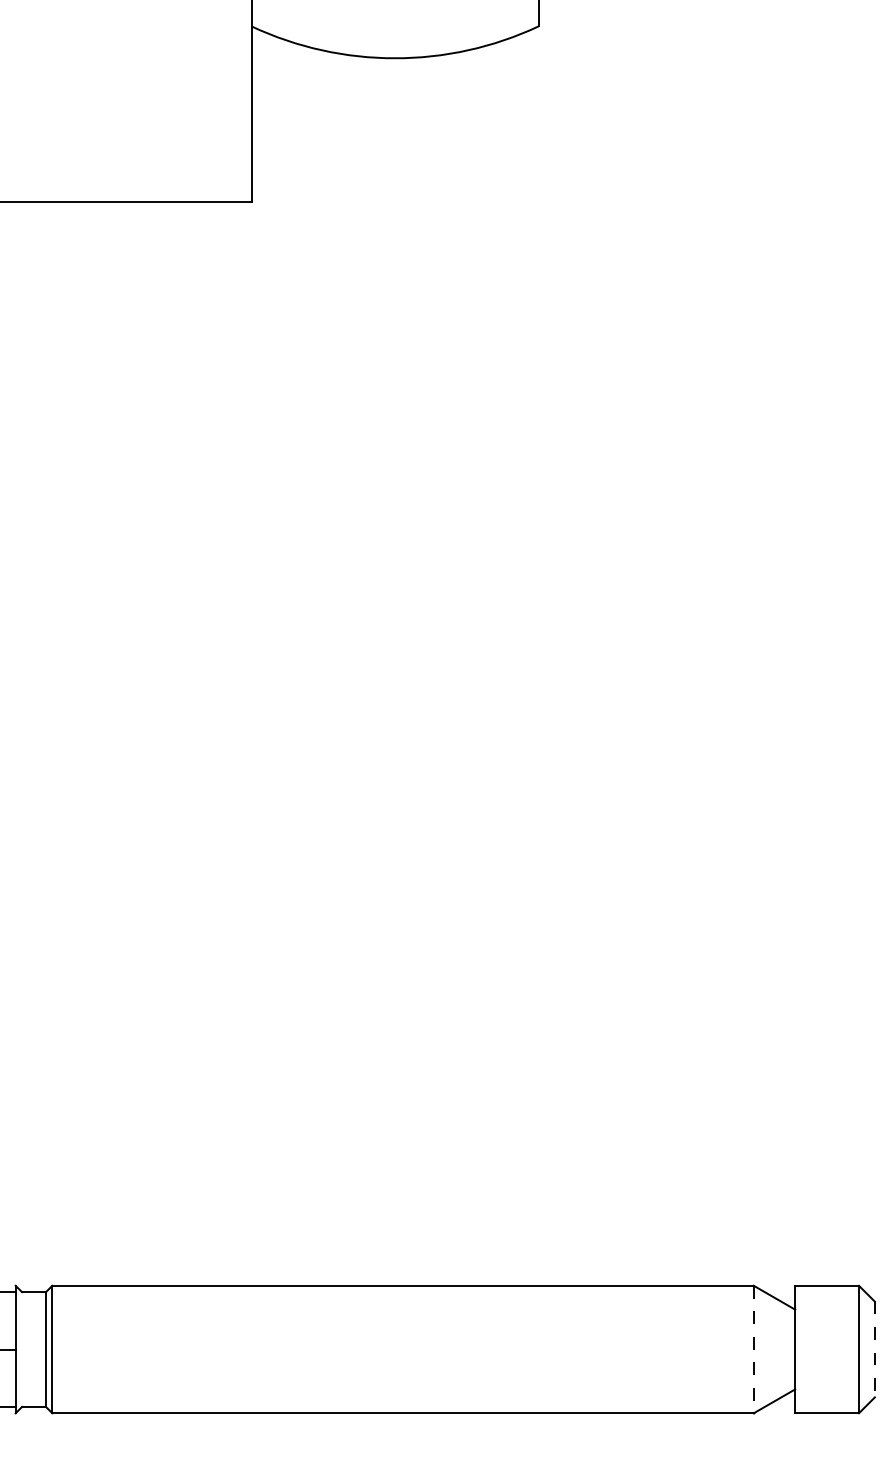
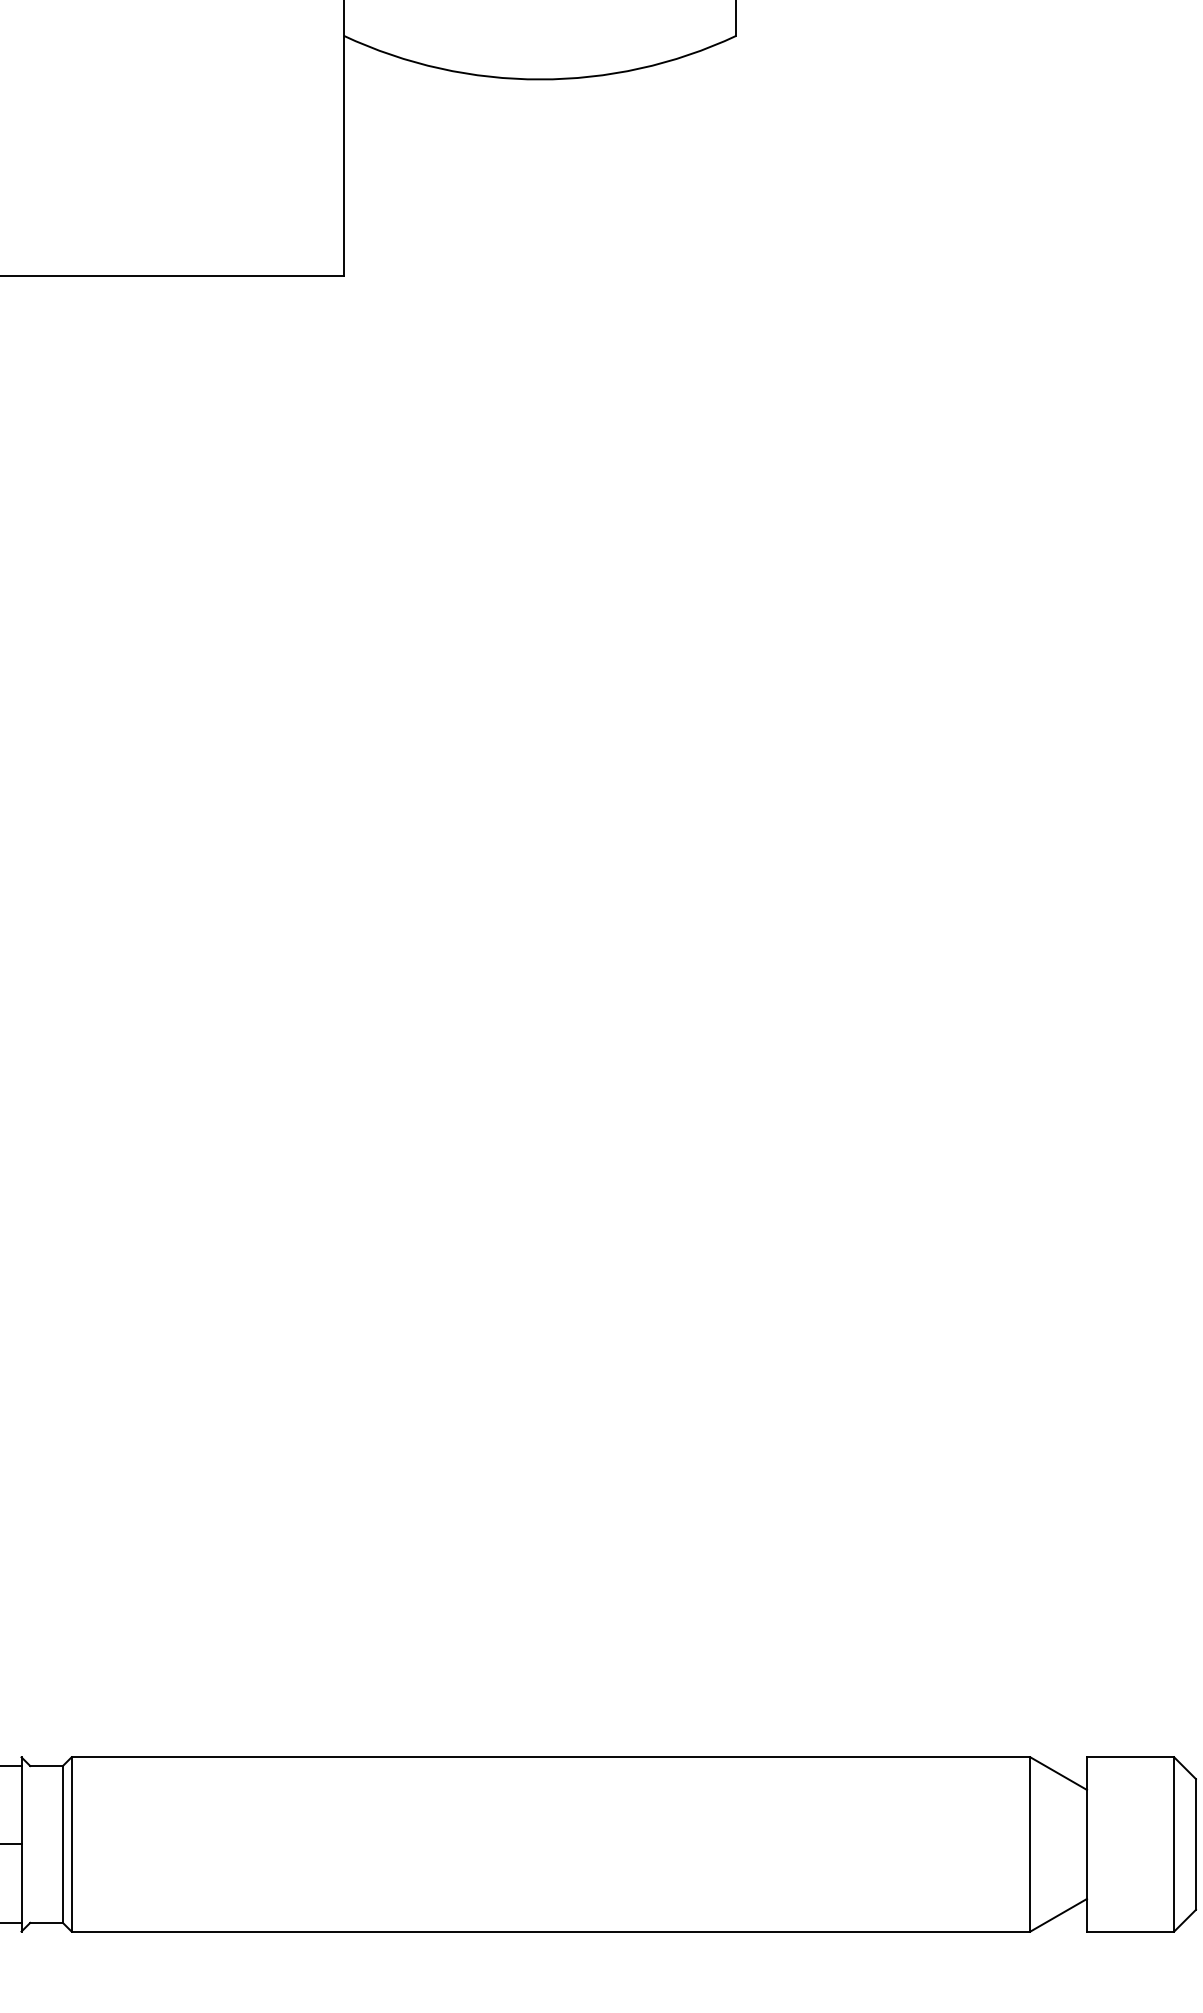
line: (753, 1349) -> (1030, 1844), dashed -> solid
line: (874, 1349) -> (1195, 1844), dashed -> solid

